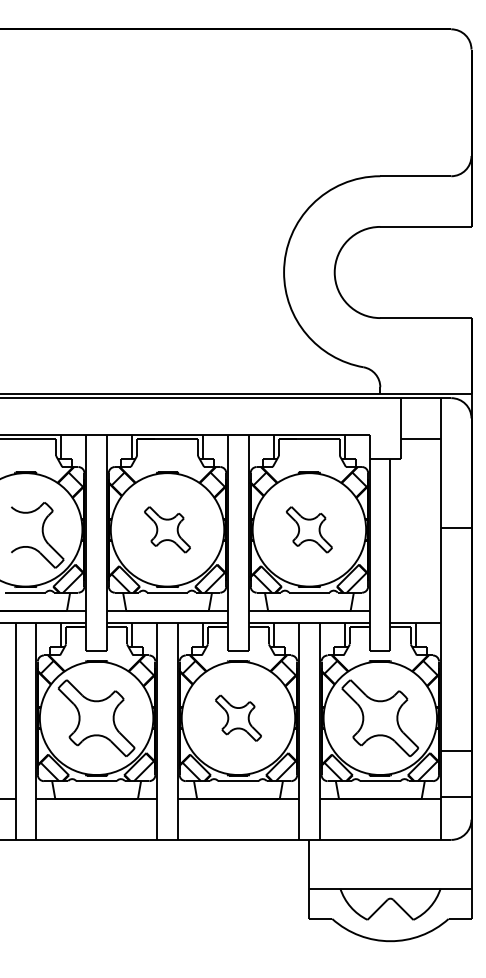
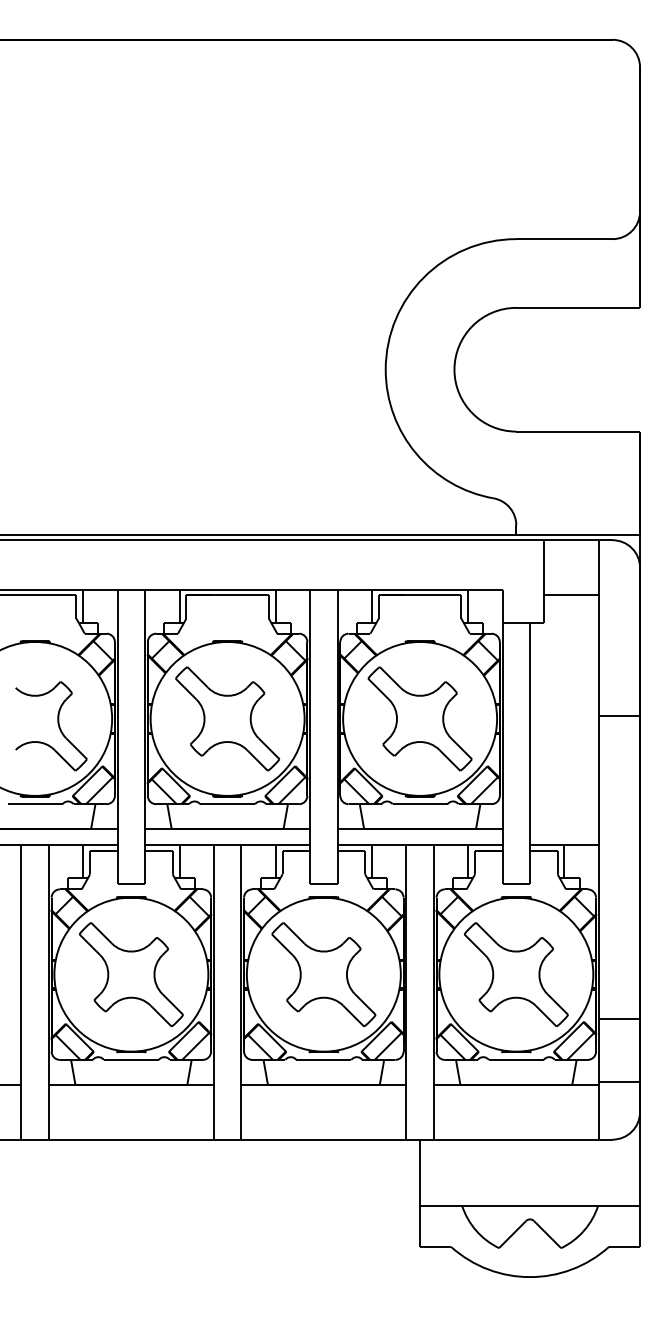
part: (167, 529) -> (227, 718), size x1.67
part: (308, 529) -> (419, 718), size x1.67
part: (238, 718) -> (323, 974), size x1.67

